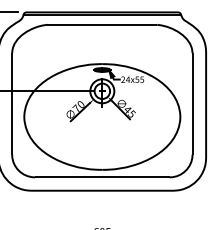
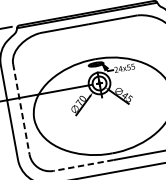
line: (12, 103) -> (21, 108), solid -> dashed
line: (68, 177) -> (83, 165), solid -> dashed

